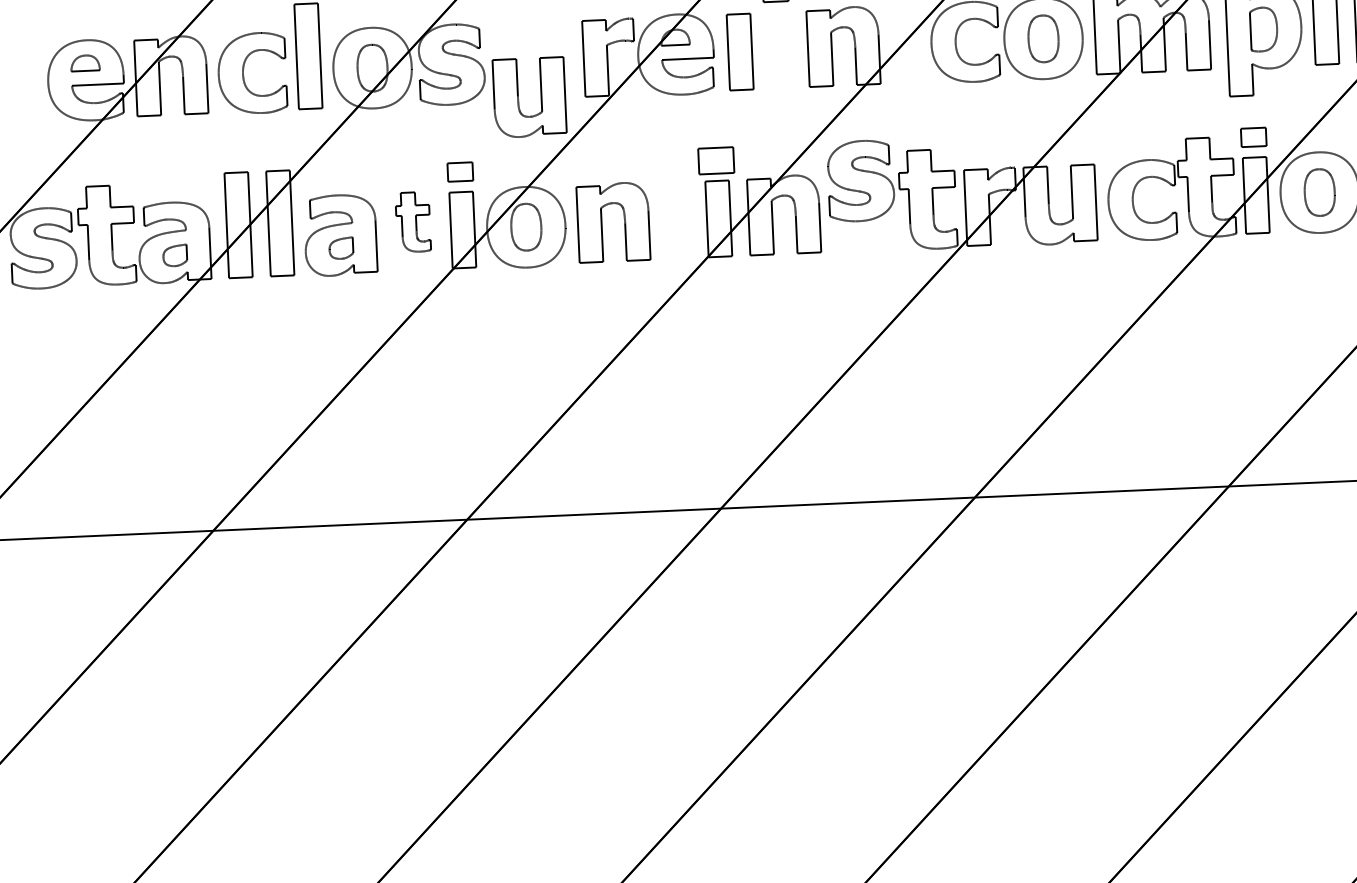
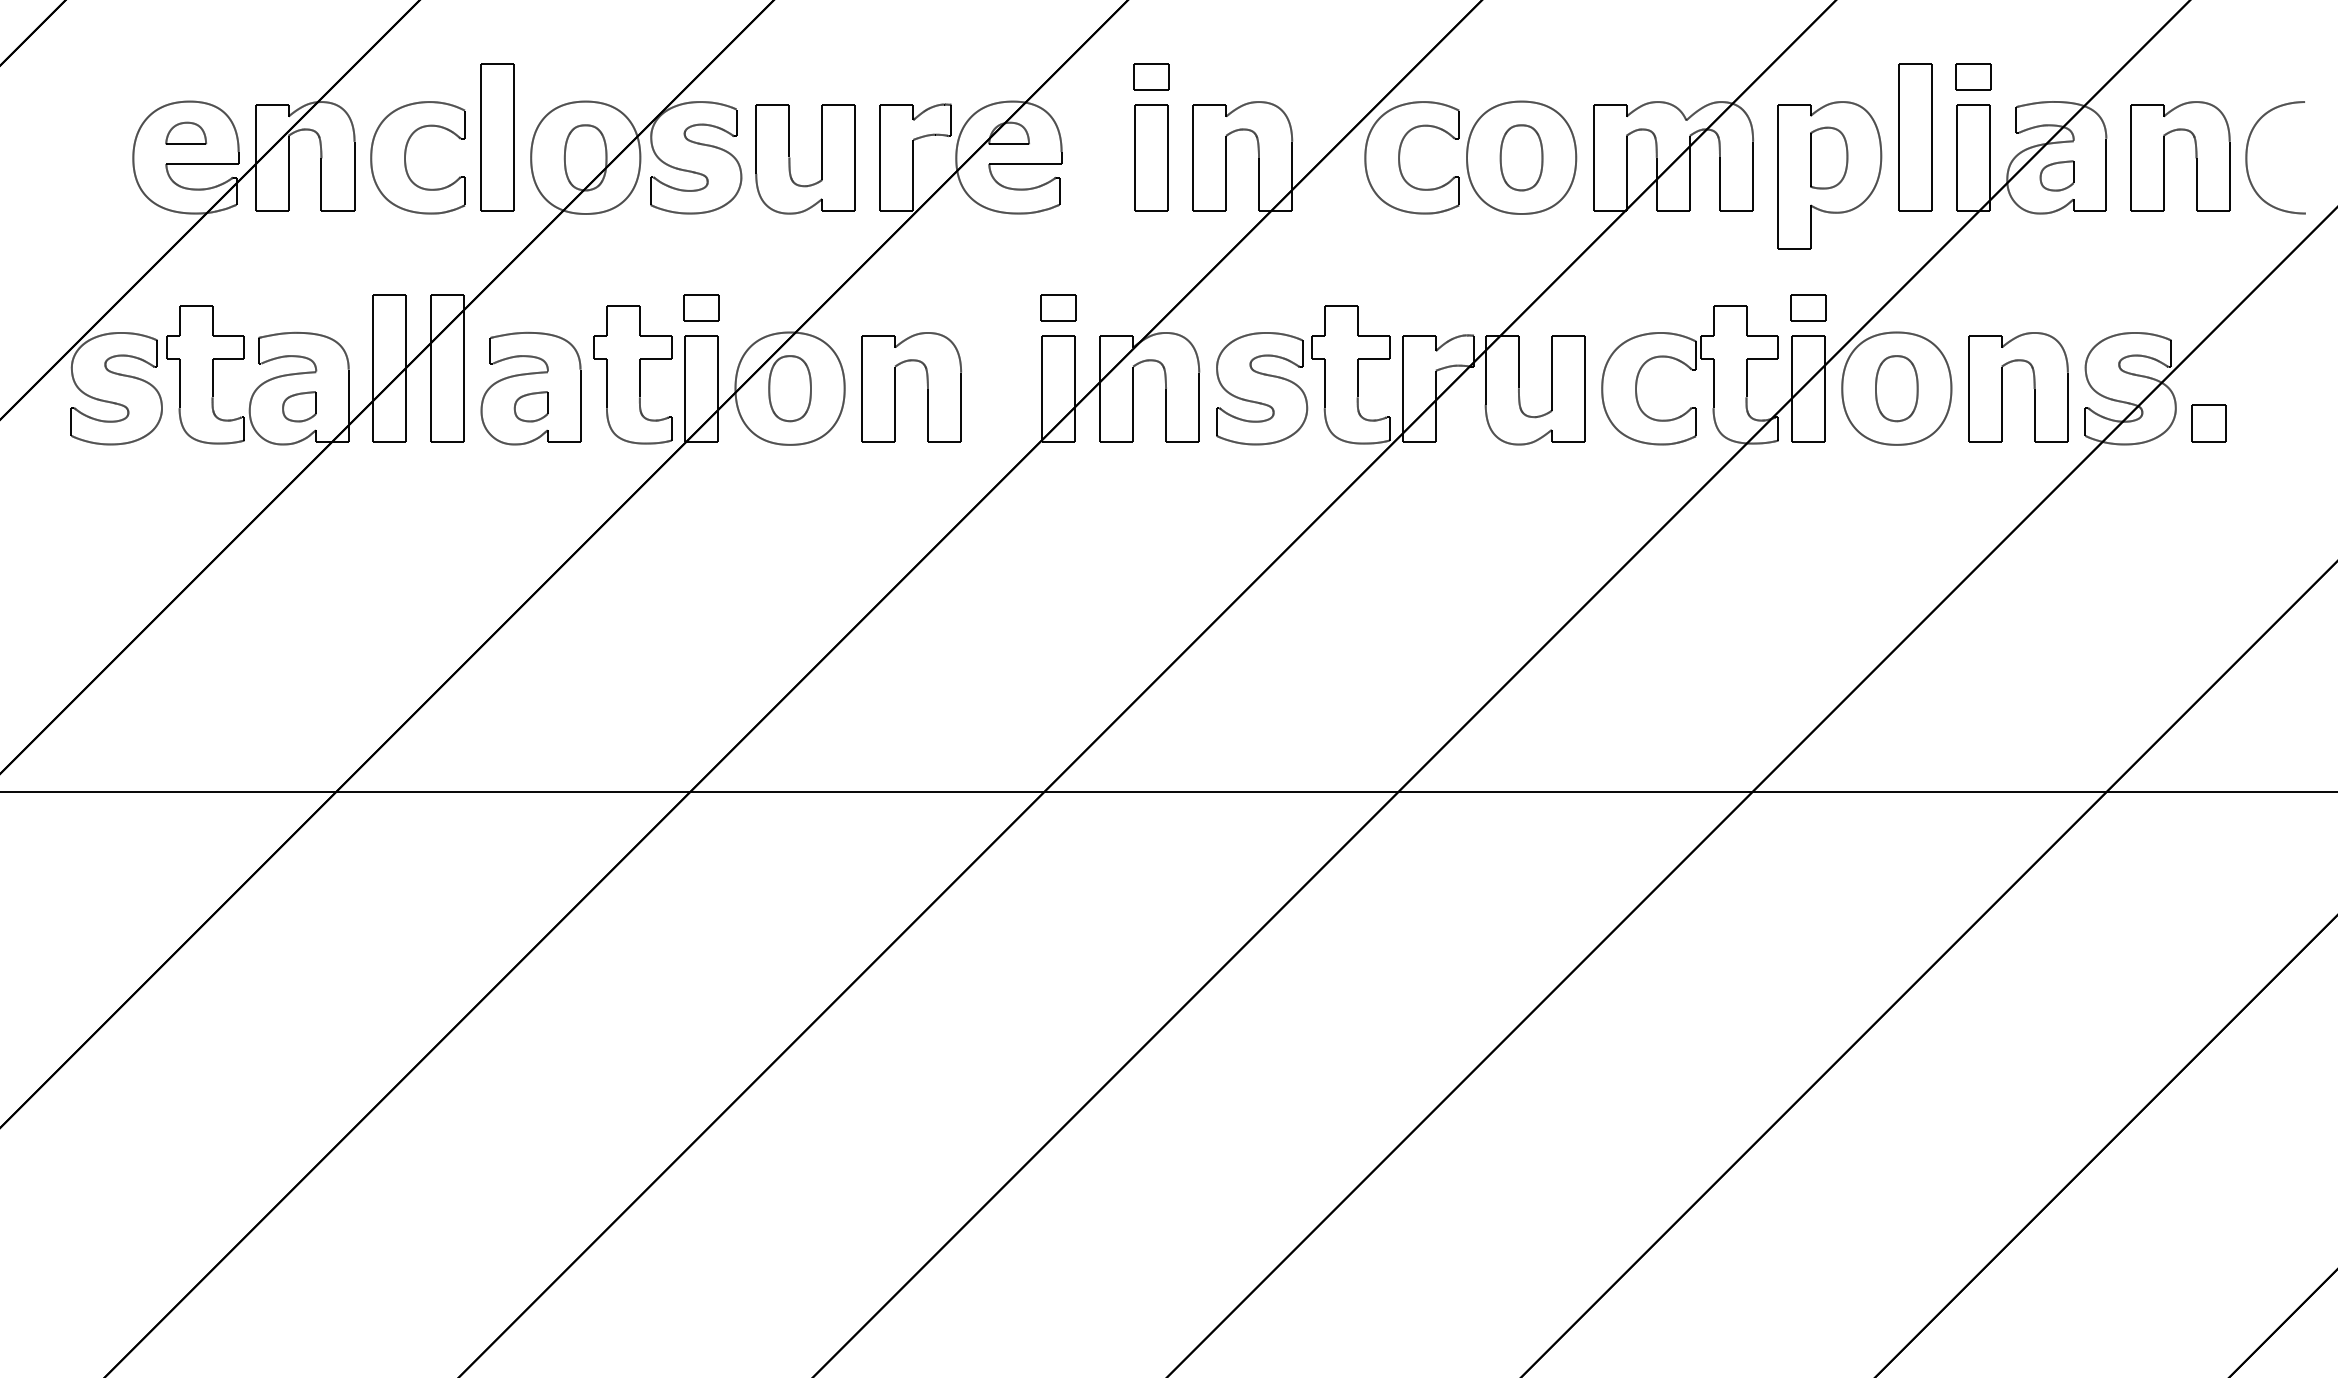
part: (740, 51) -> (1151, 157), moved
part: (518, 98) -> (790, 159), moved
part: (716, 160) -> (1058, 307), size x0.71
part: (861, 180) -> (1262, 388), moved
part: (412, 222) -> (632, 374), size x1.67

